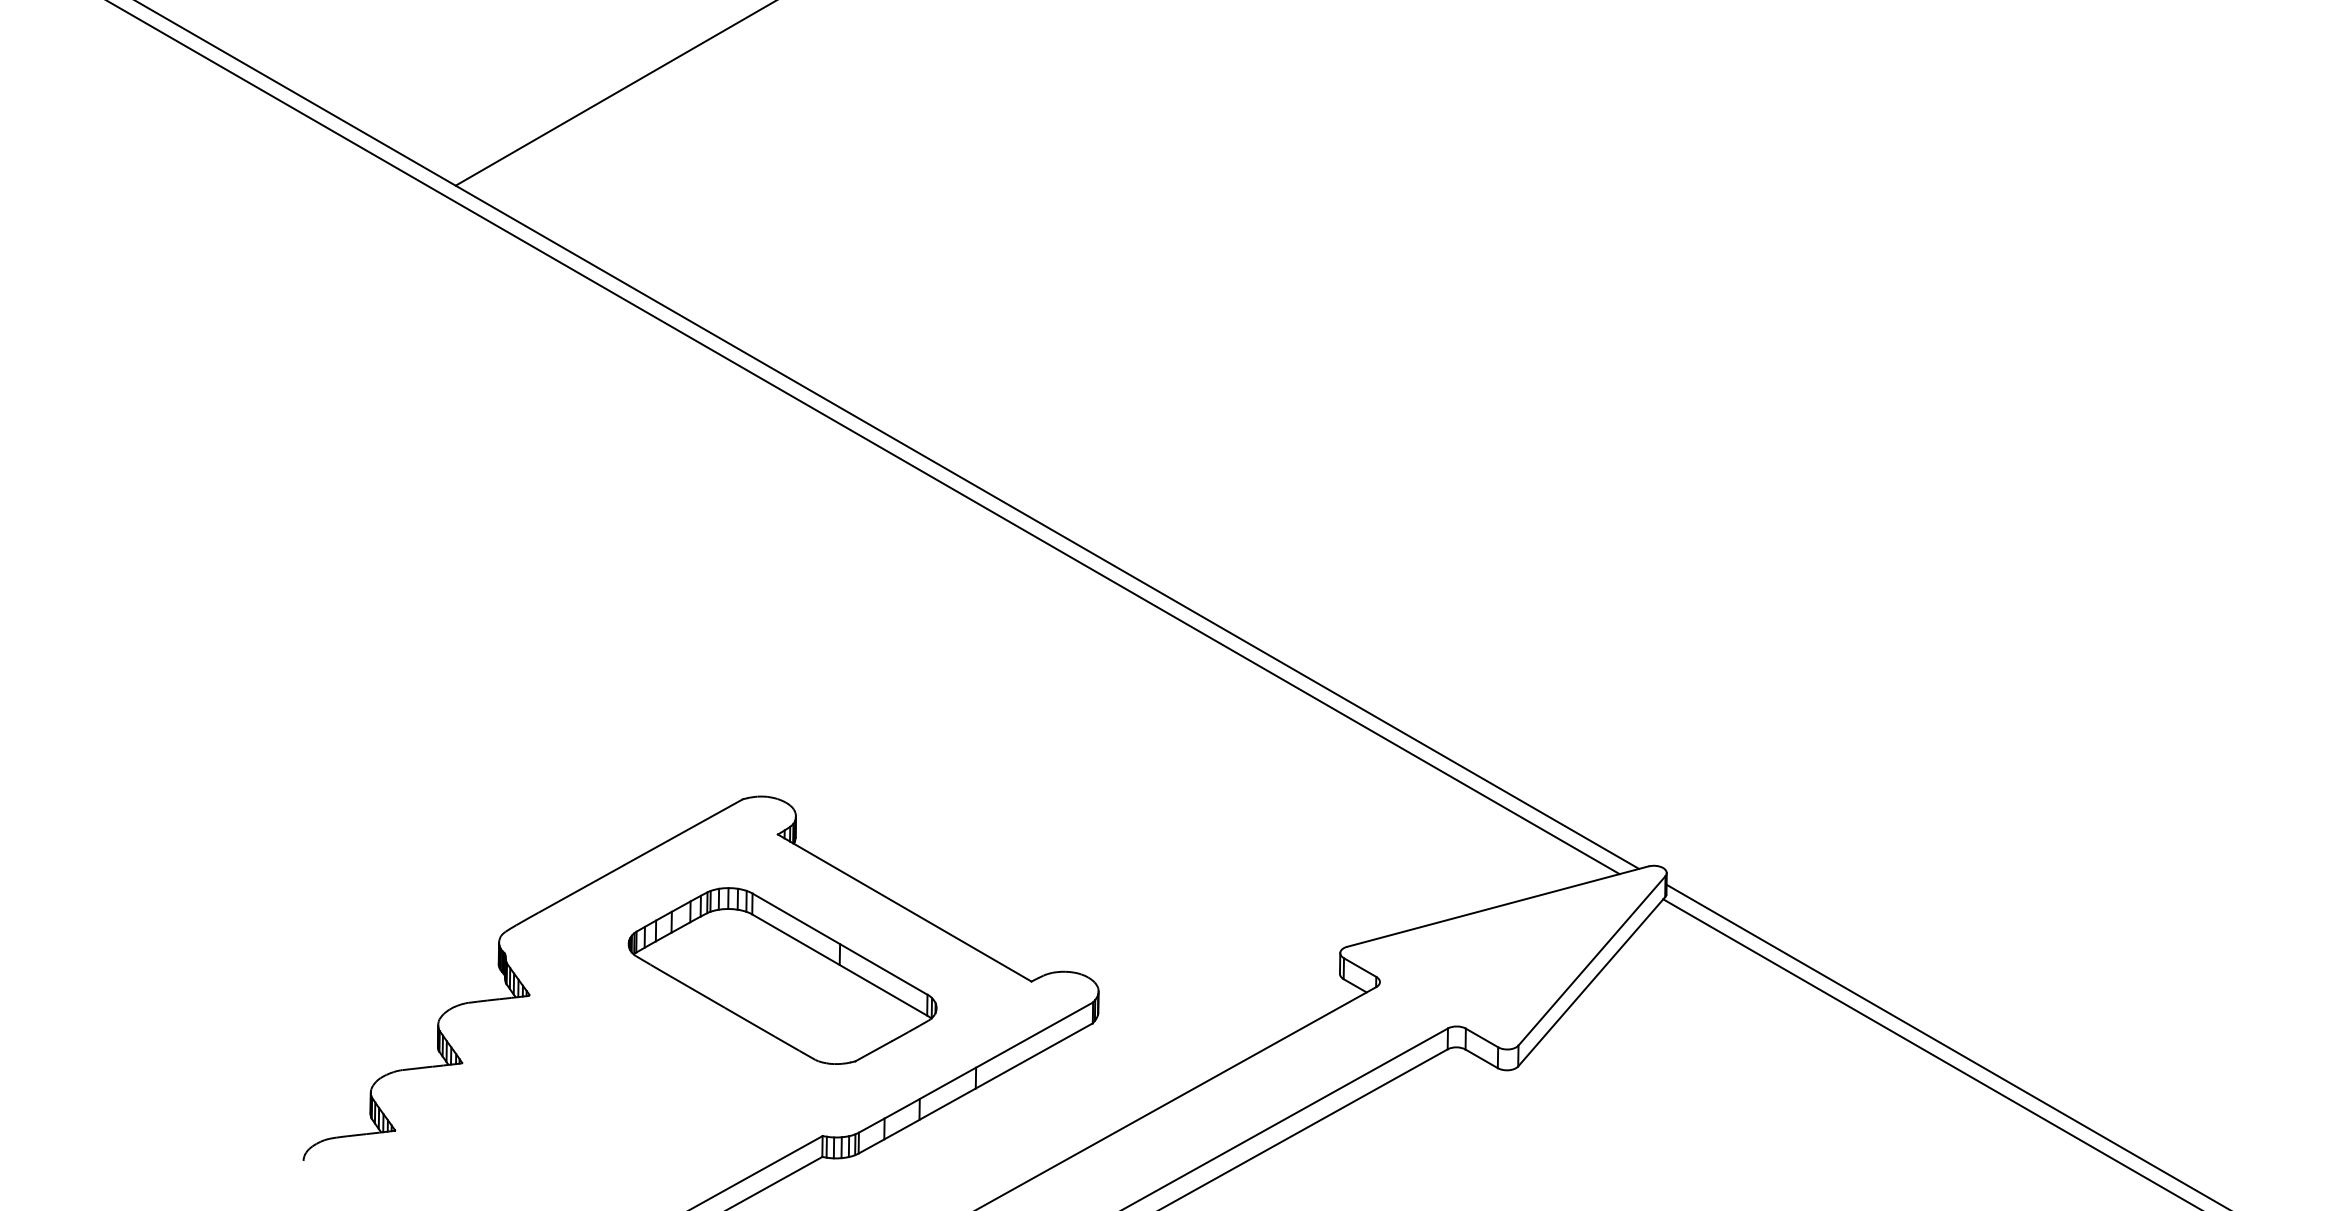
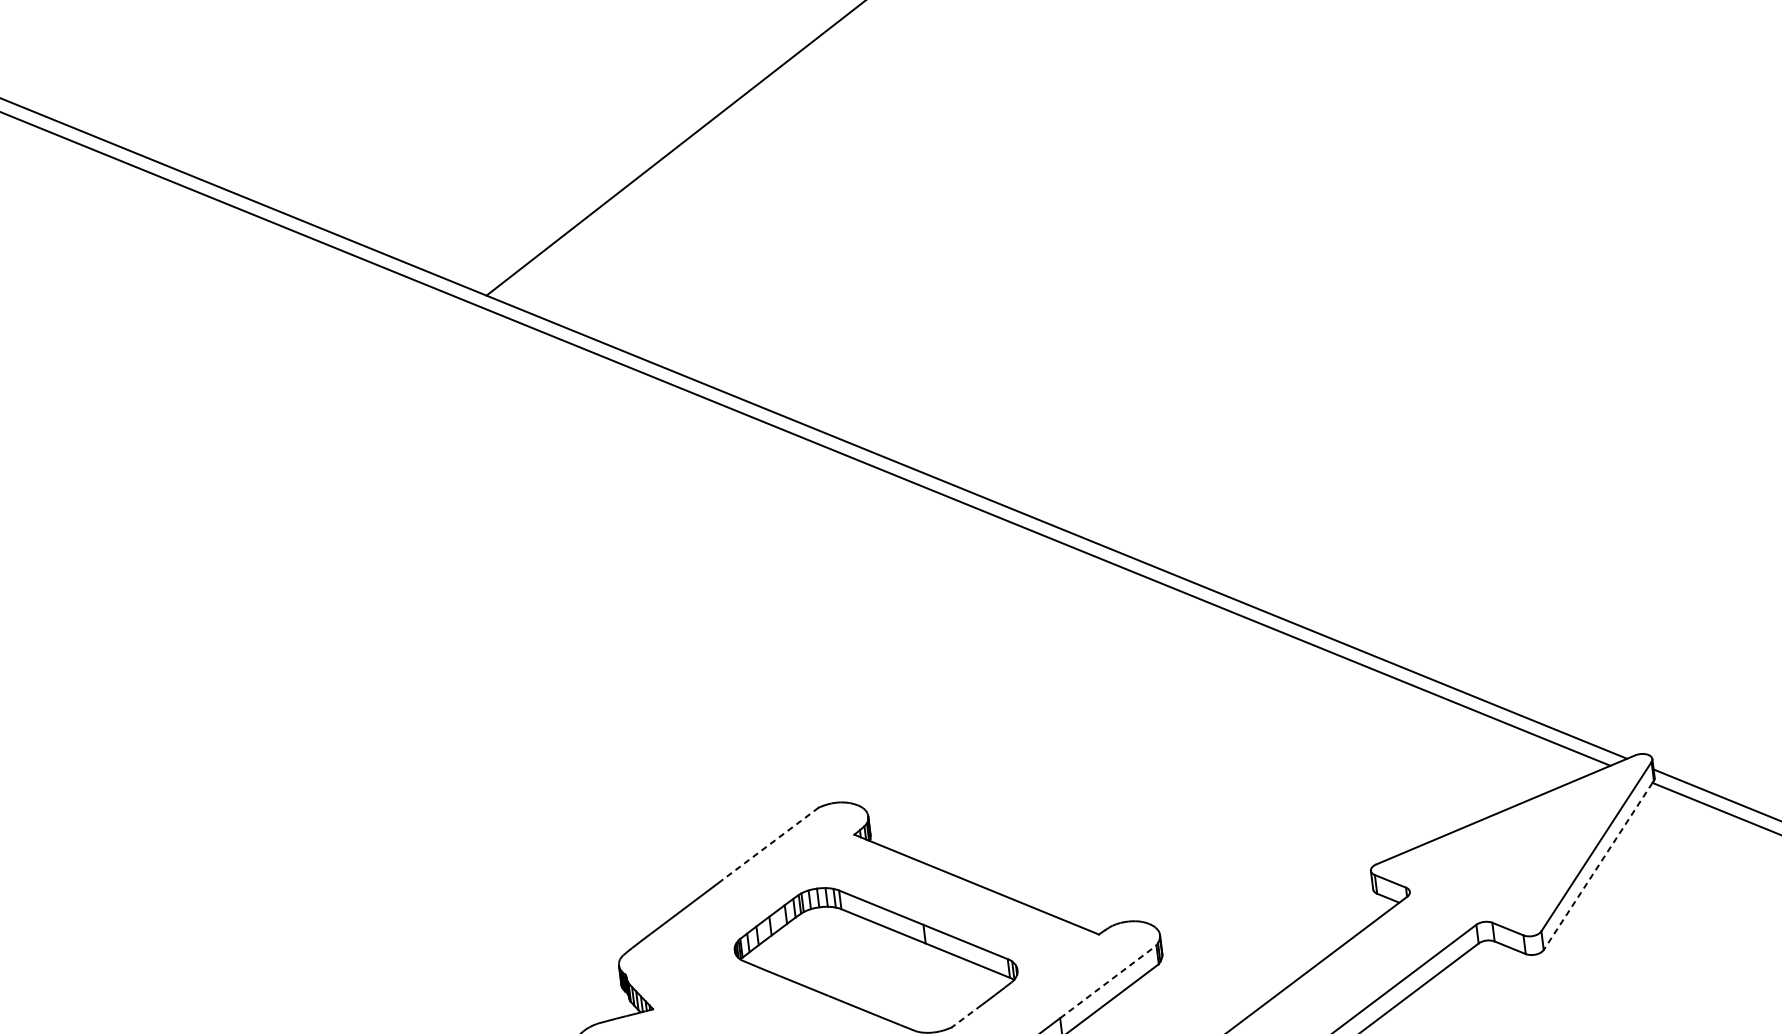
line: (683, 832) -> (769, 844), solid -> dashed
line: (1590, 982) -> (1597, 866), solid -> dashed
line: (1034, 1035) -> (1108, 982), solid -> dashed
line: (873, 1051) -> (966, 1016), solid -> dashed

